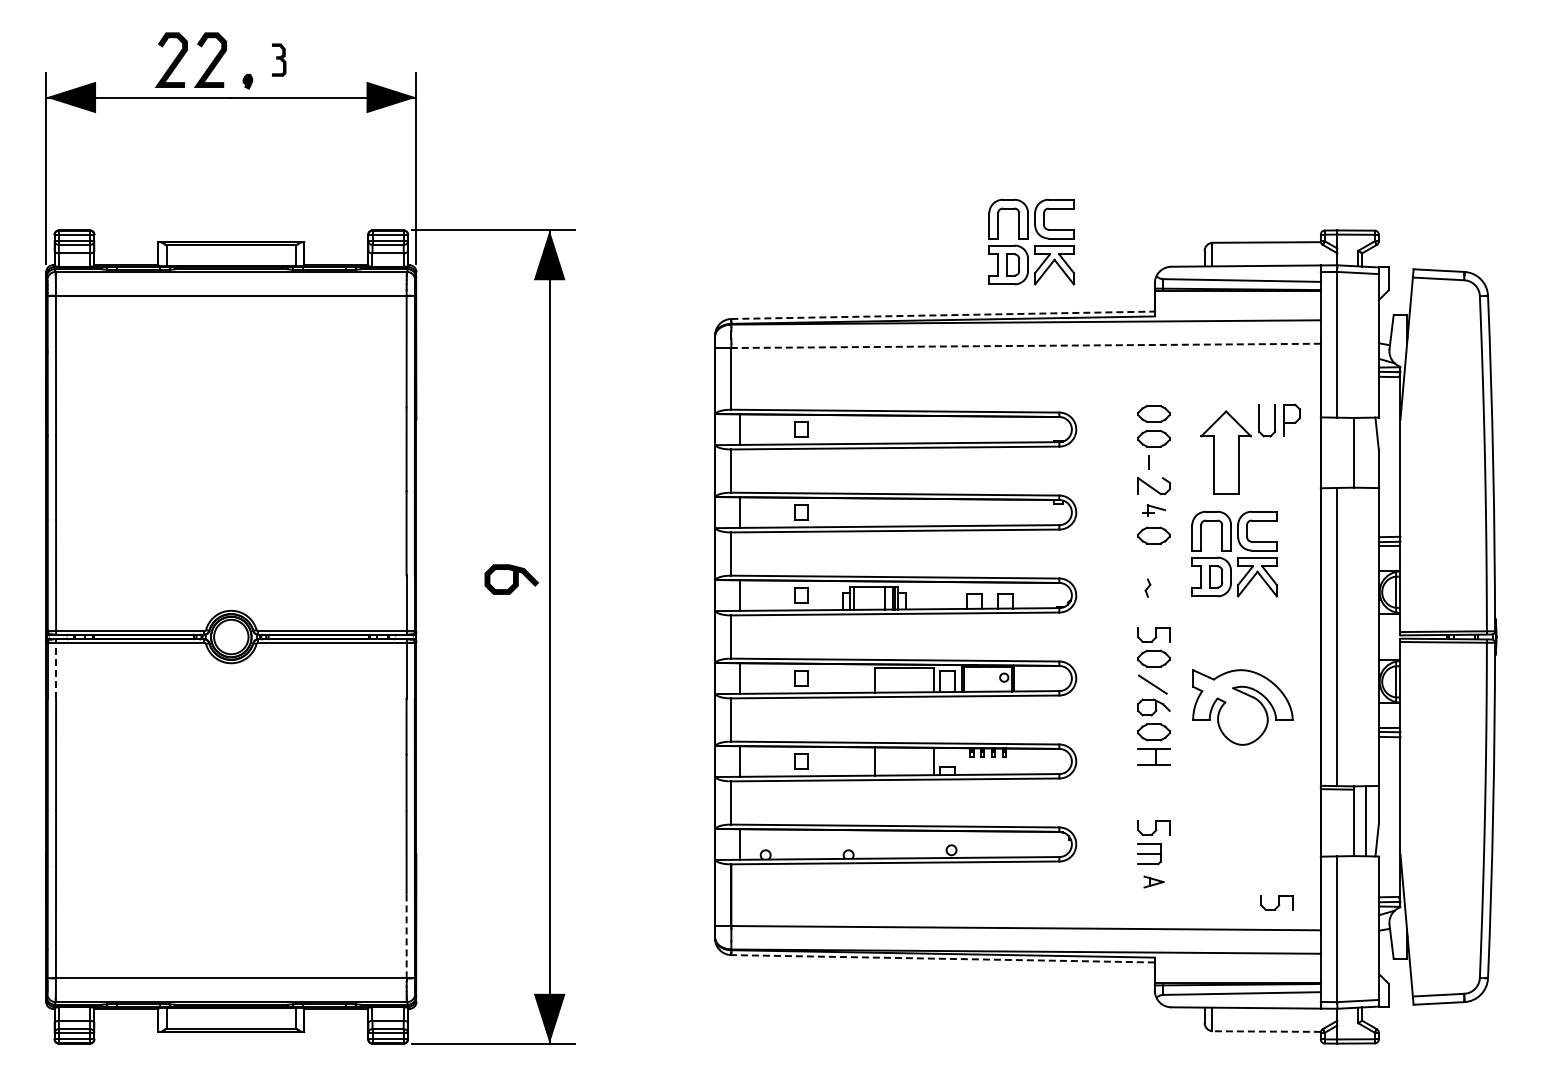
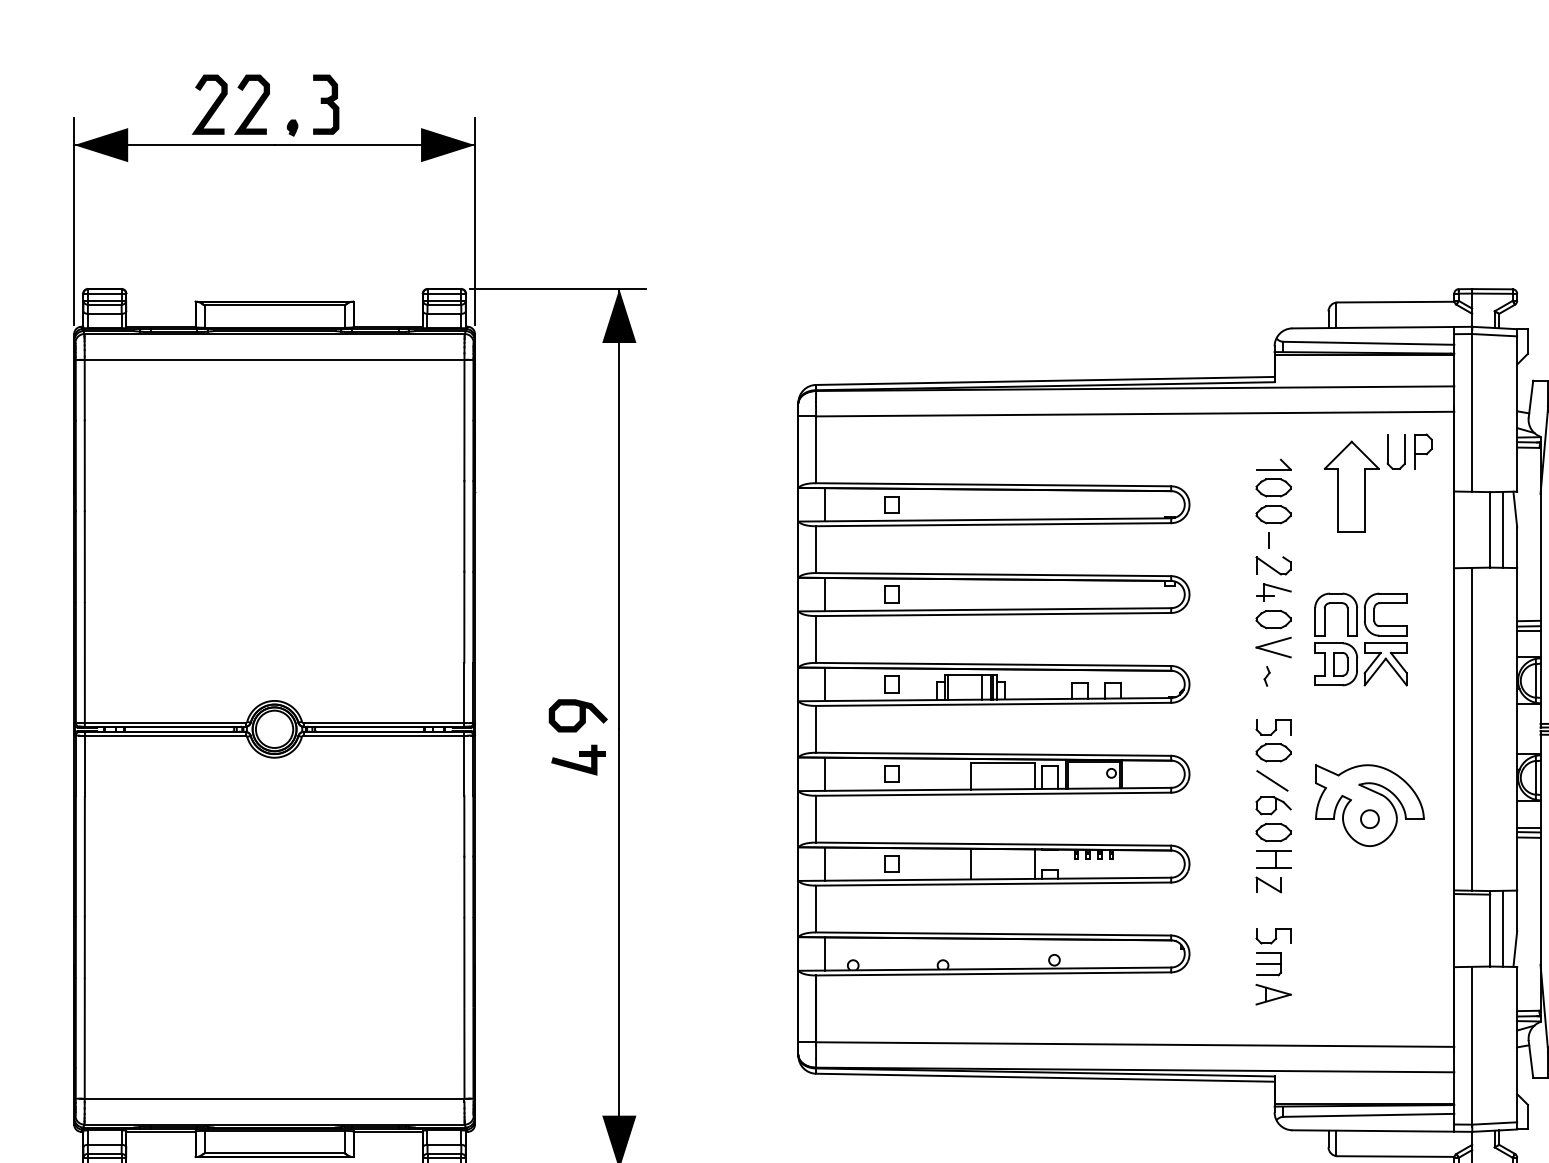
part: (279, 59) -> (326, 103), size x1.67
part: (1031, 241) -> (1141, 301), removed
line: (943, 315) -> (1045, 381), dashed -> solid
line: (1026, 345) -> (1135, 413), dashed -> solid
part: (1153, 392) -> (1273, 464), added
part: (1250, 437) -> (1378, 469), moved
line: (1365, 452) -> (1502, 529), added
part: (1153, 510) -> (1273, 592), size x1.43
part: (1153, 561) -> (1273, 647), added
curve: (513, 579) -> (580, 715), moved
part: (511, 665) -> (577, 760), added
line: (56, 669) -> (85, 764), dashed -> solid
part: (1242, 719) -> (1369, 818), added
part: (1149, 780) -> (1268, 884), added
part: (1153, 881) -> (1273, 994), size x1.67
part: (1276, 902) -> (1406, 1016), removed
line: (406, 936) -> (464, 1053), dashed -> solid
line: (943, 958) -> (1045, 1077), dashed -> solid
line: (1266, 1031) -> (1395, 1156), dashed -> solid

